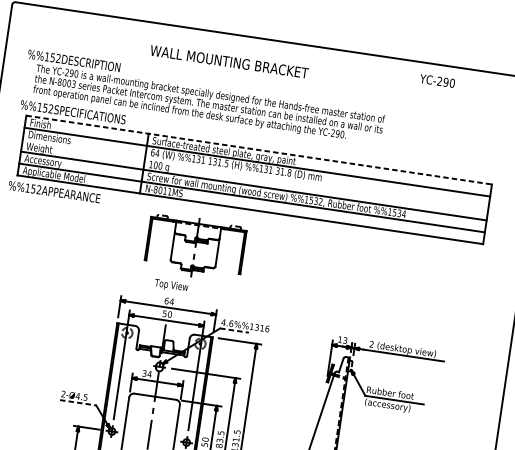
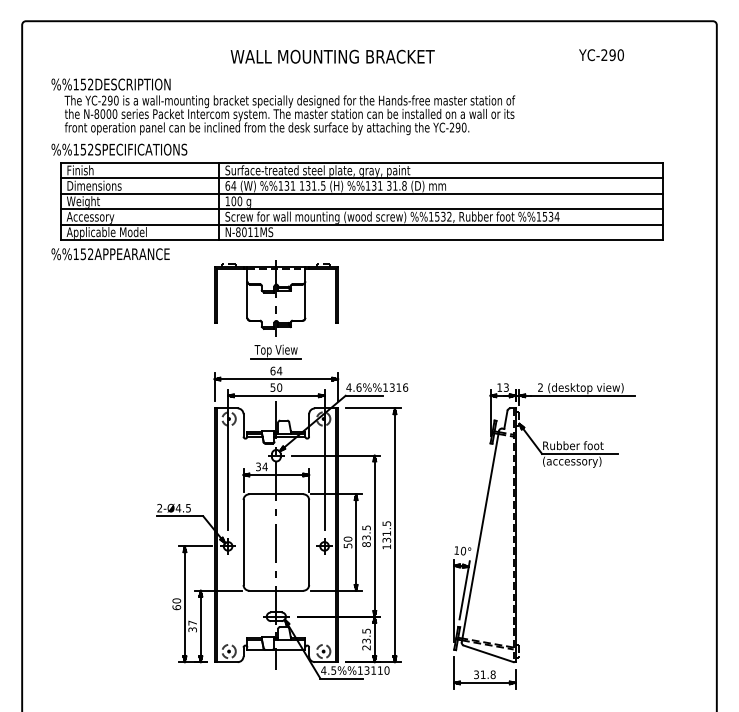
text: (229, 61) -> (332, 56), moved
text: (437, 81) -> (601, 55), moved
text: (73, 83) -> (114, 113), N-8003 -> N-8000
line: (259, 149) -> (362, 162), dashed -> solid
line: (255, 173) -> (361, 193), added
part: (195, 247) -> (276, 298), moved
line: (170, 291) -> (276, 358), added
line: (234, 330) -> (364, 395), dashed -> solid
line: (78, 402) -> (180, 516), dashed -> solid

